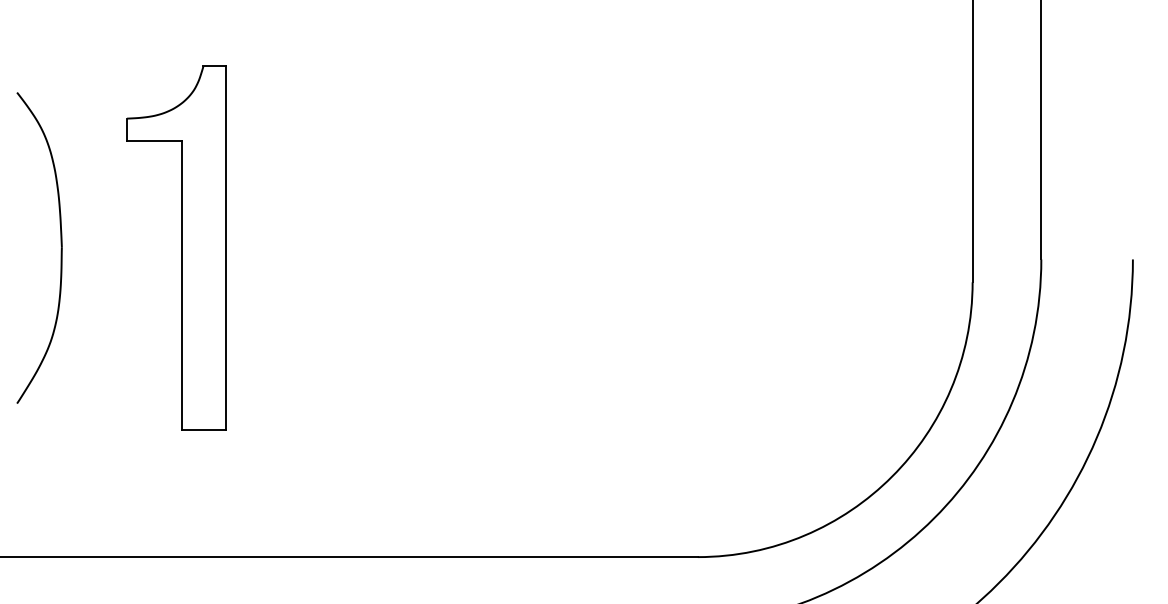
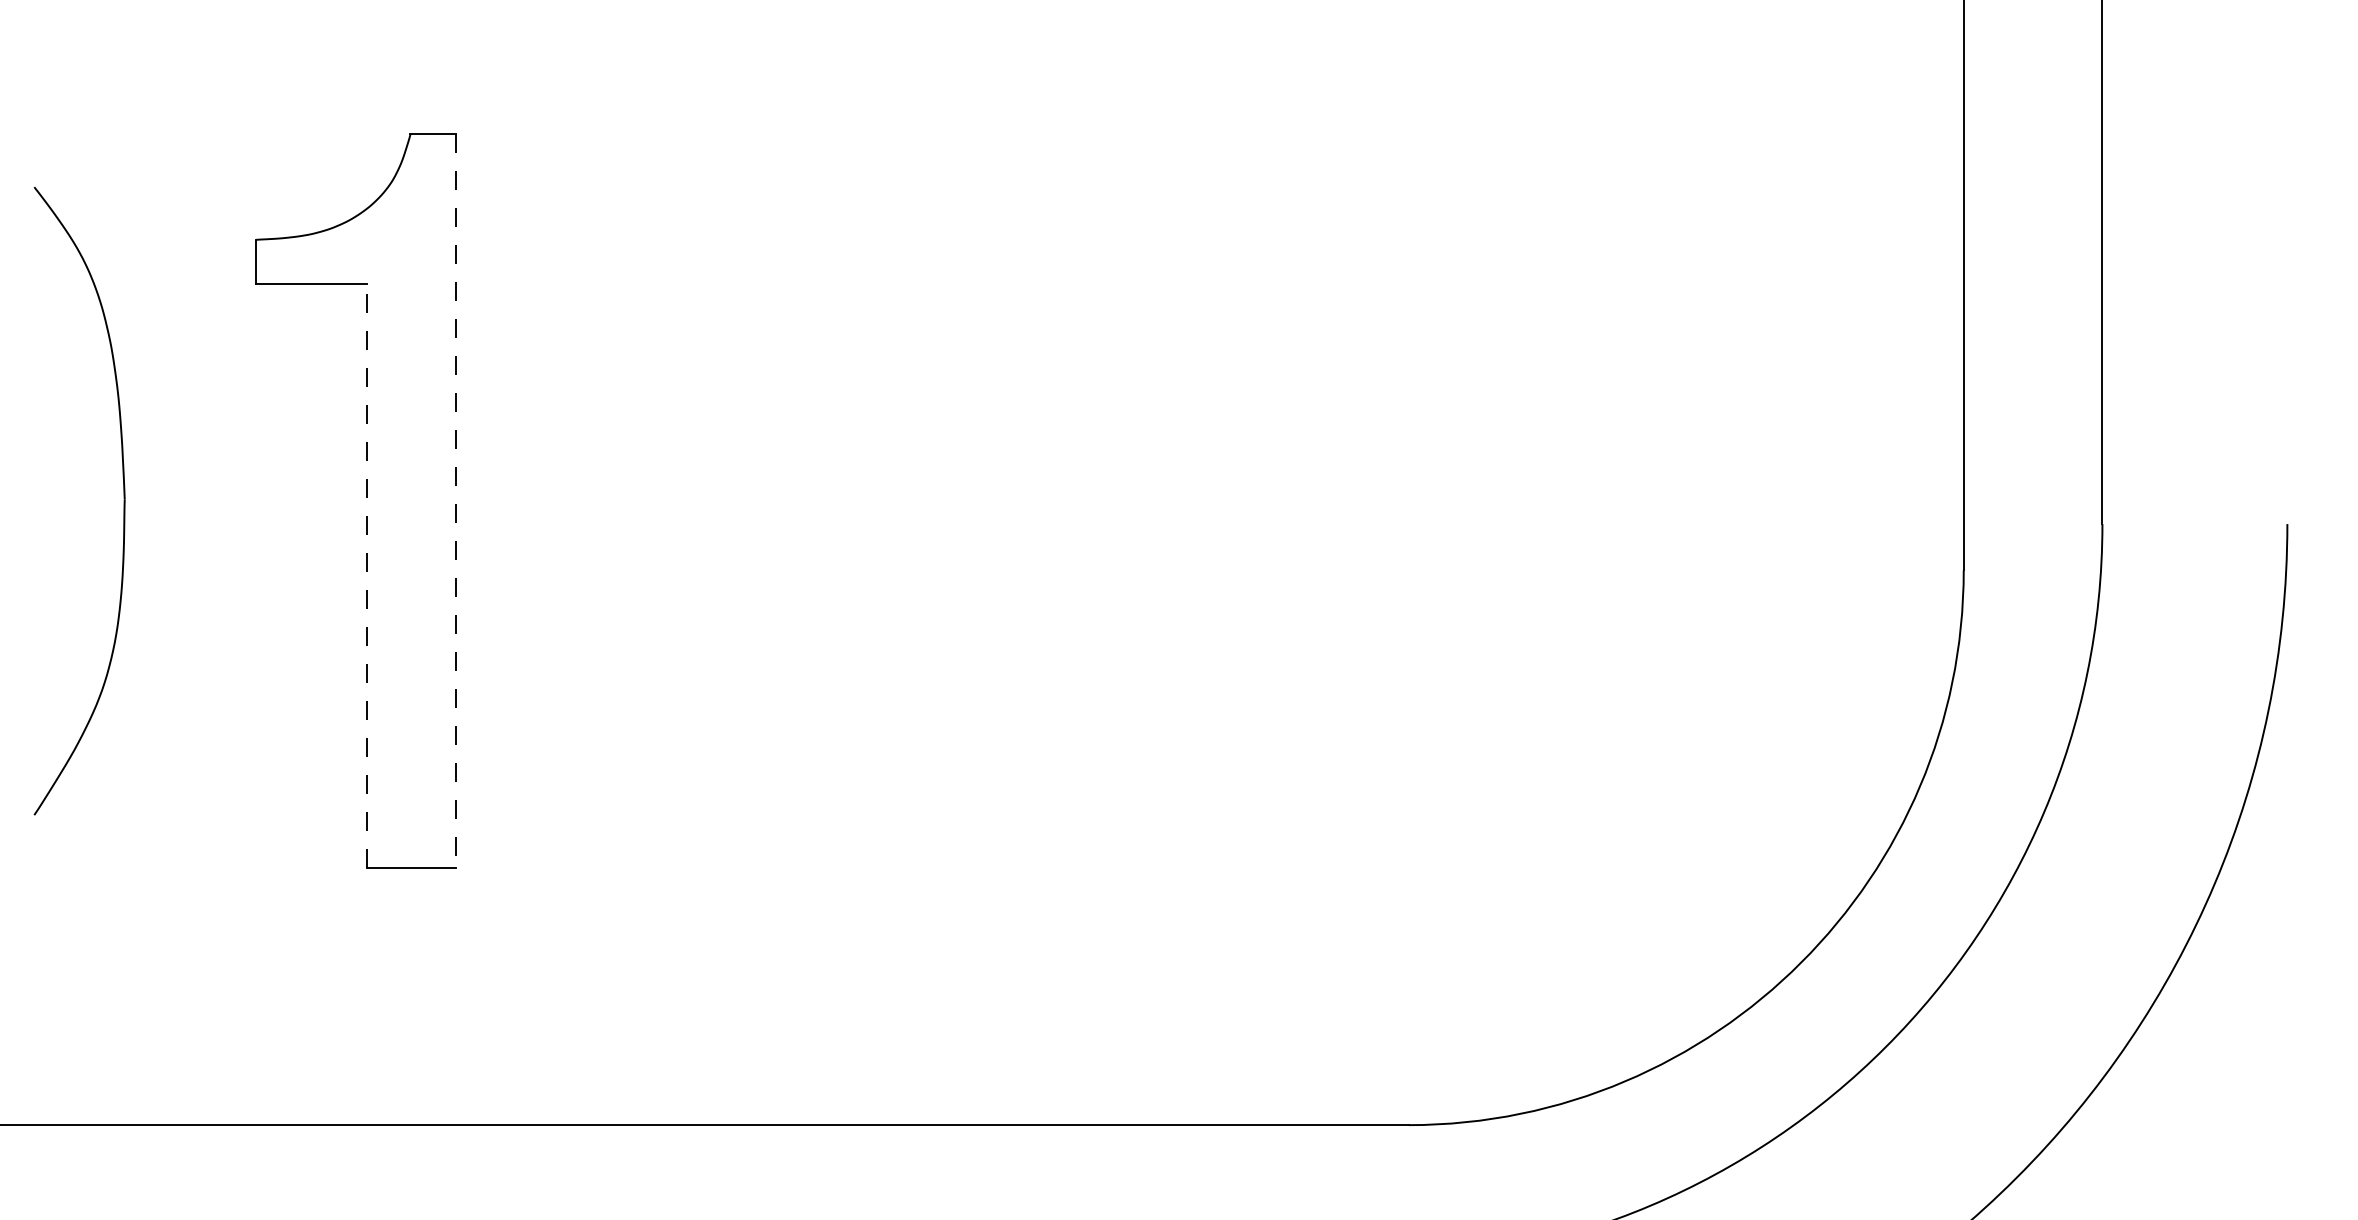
line: (225, 248) -> (455, 501), solid -> dashed
line: (181, 284) -> (366, 574), solid -> dashed

